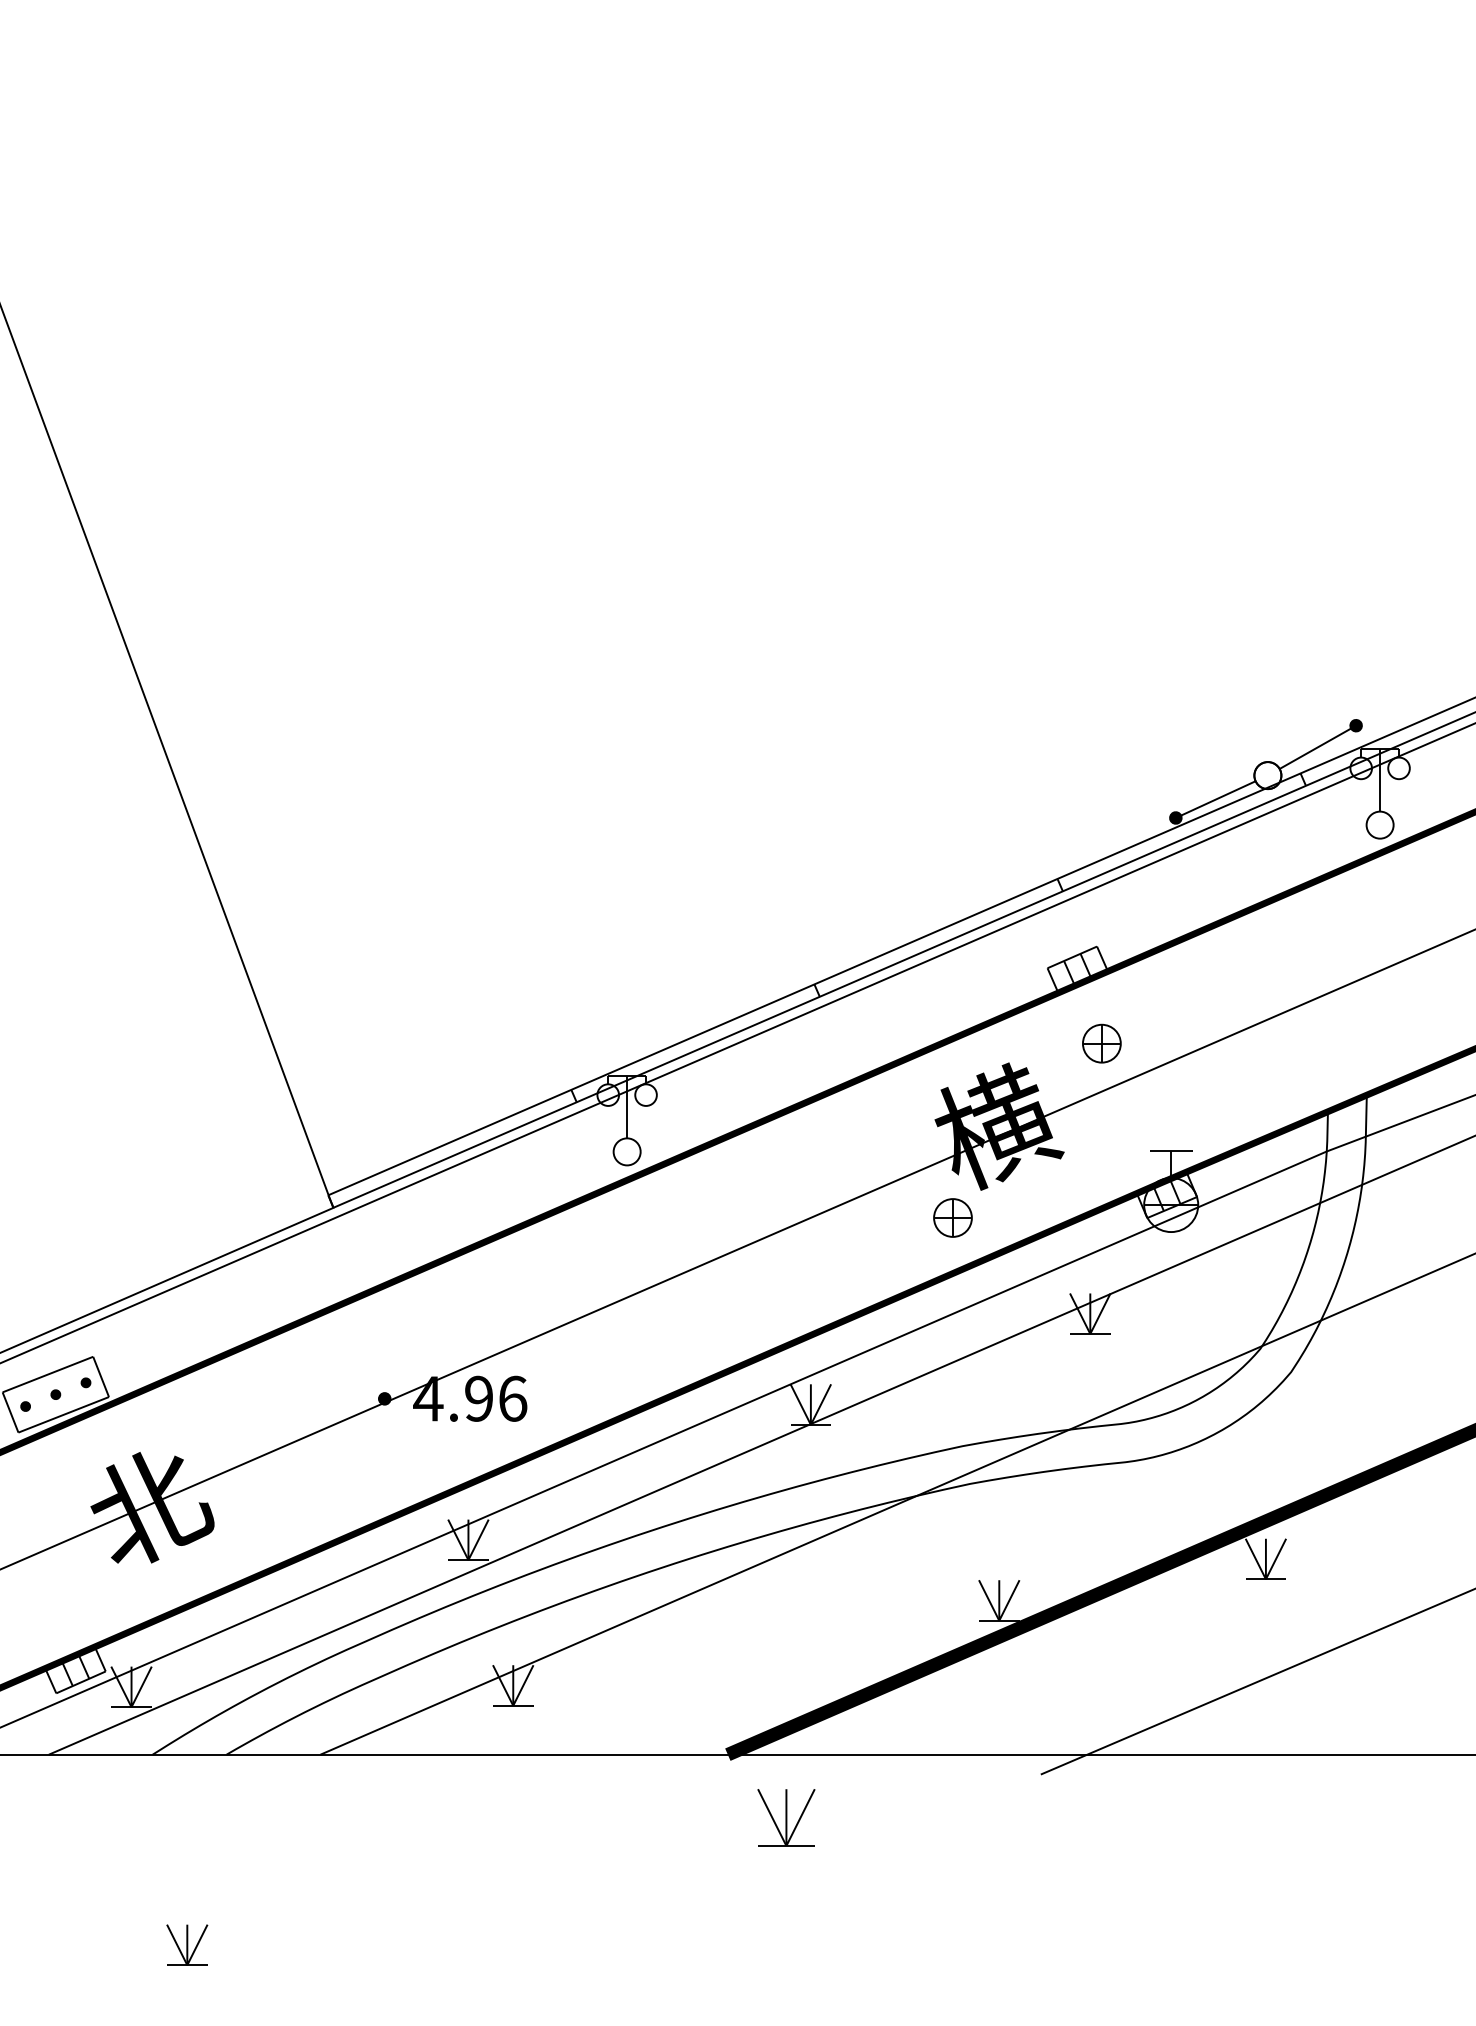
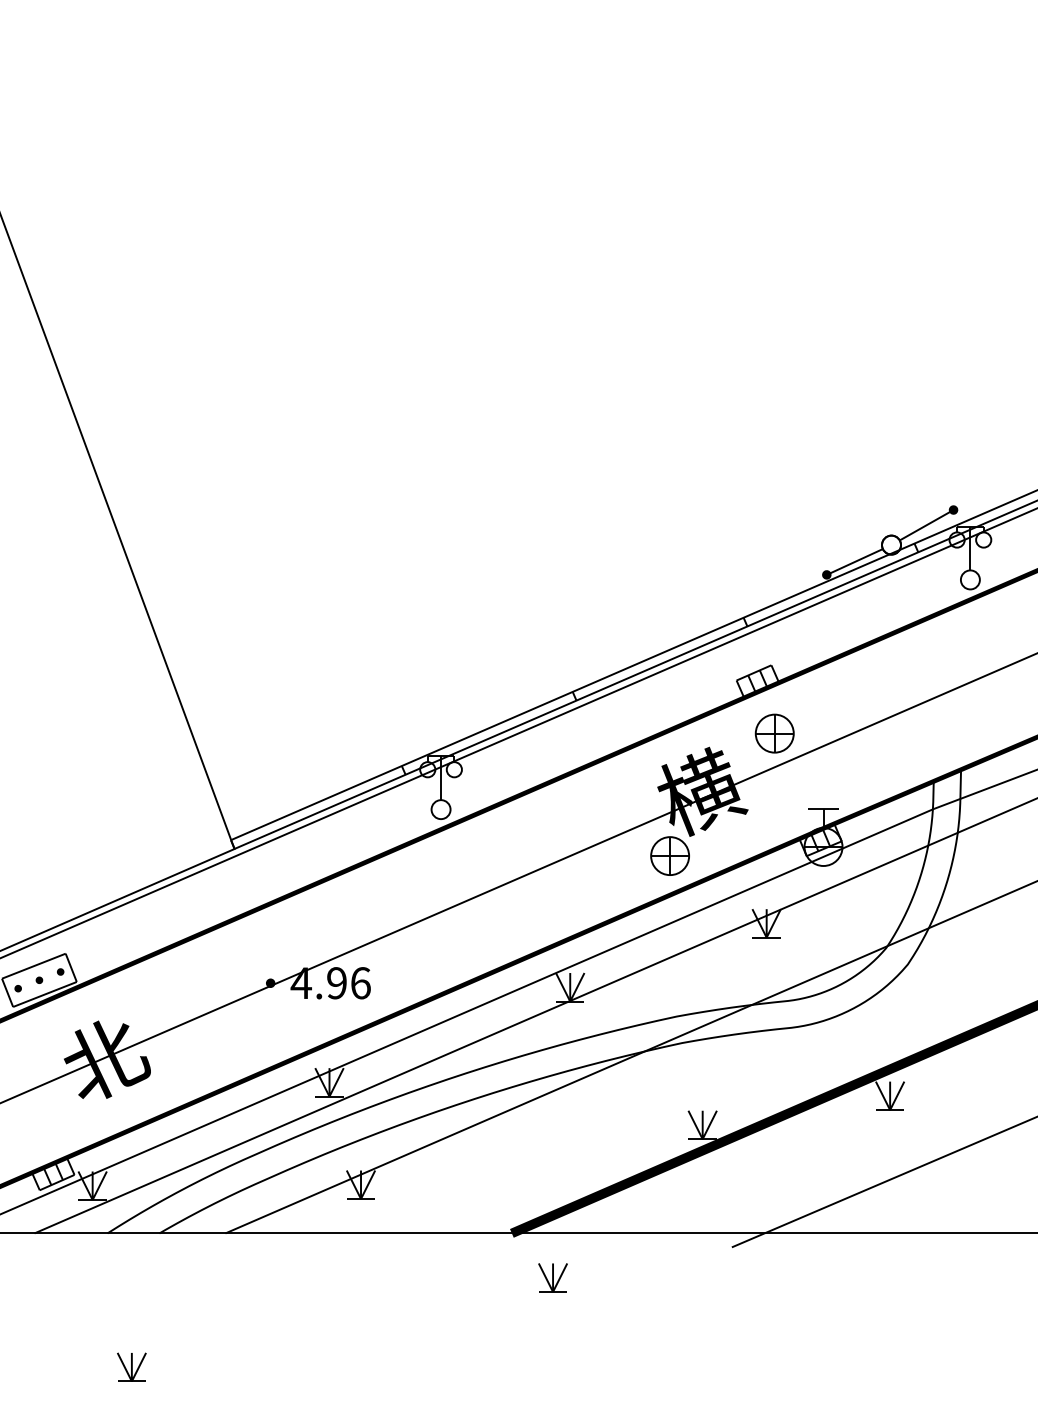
part: (1101, 1043) -> (774, 733), size x1.43
part: (952, 1217) -> (669, 855), size x1.43
part: (786, 1817) -> (553, 1277), size x0.71

